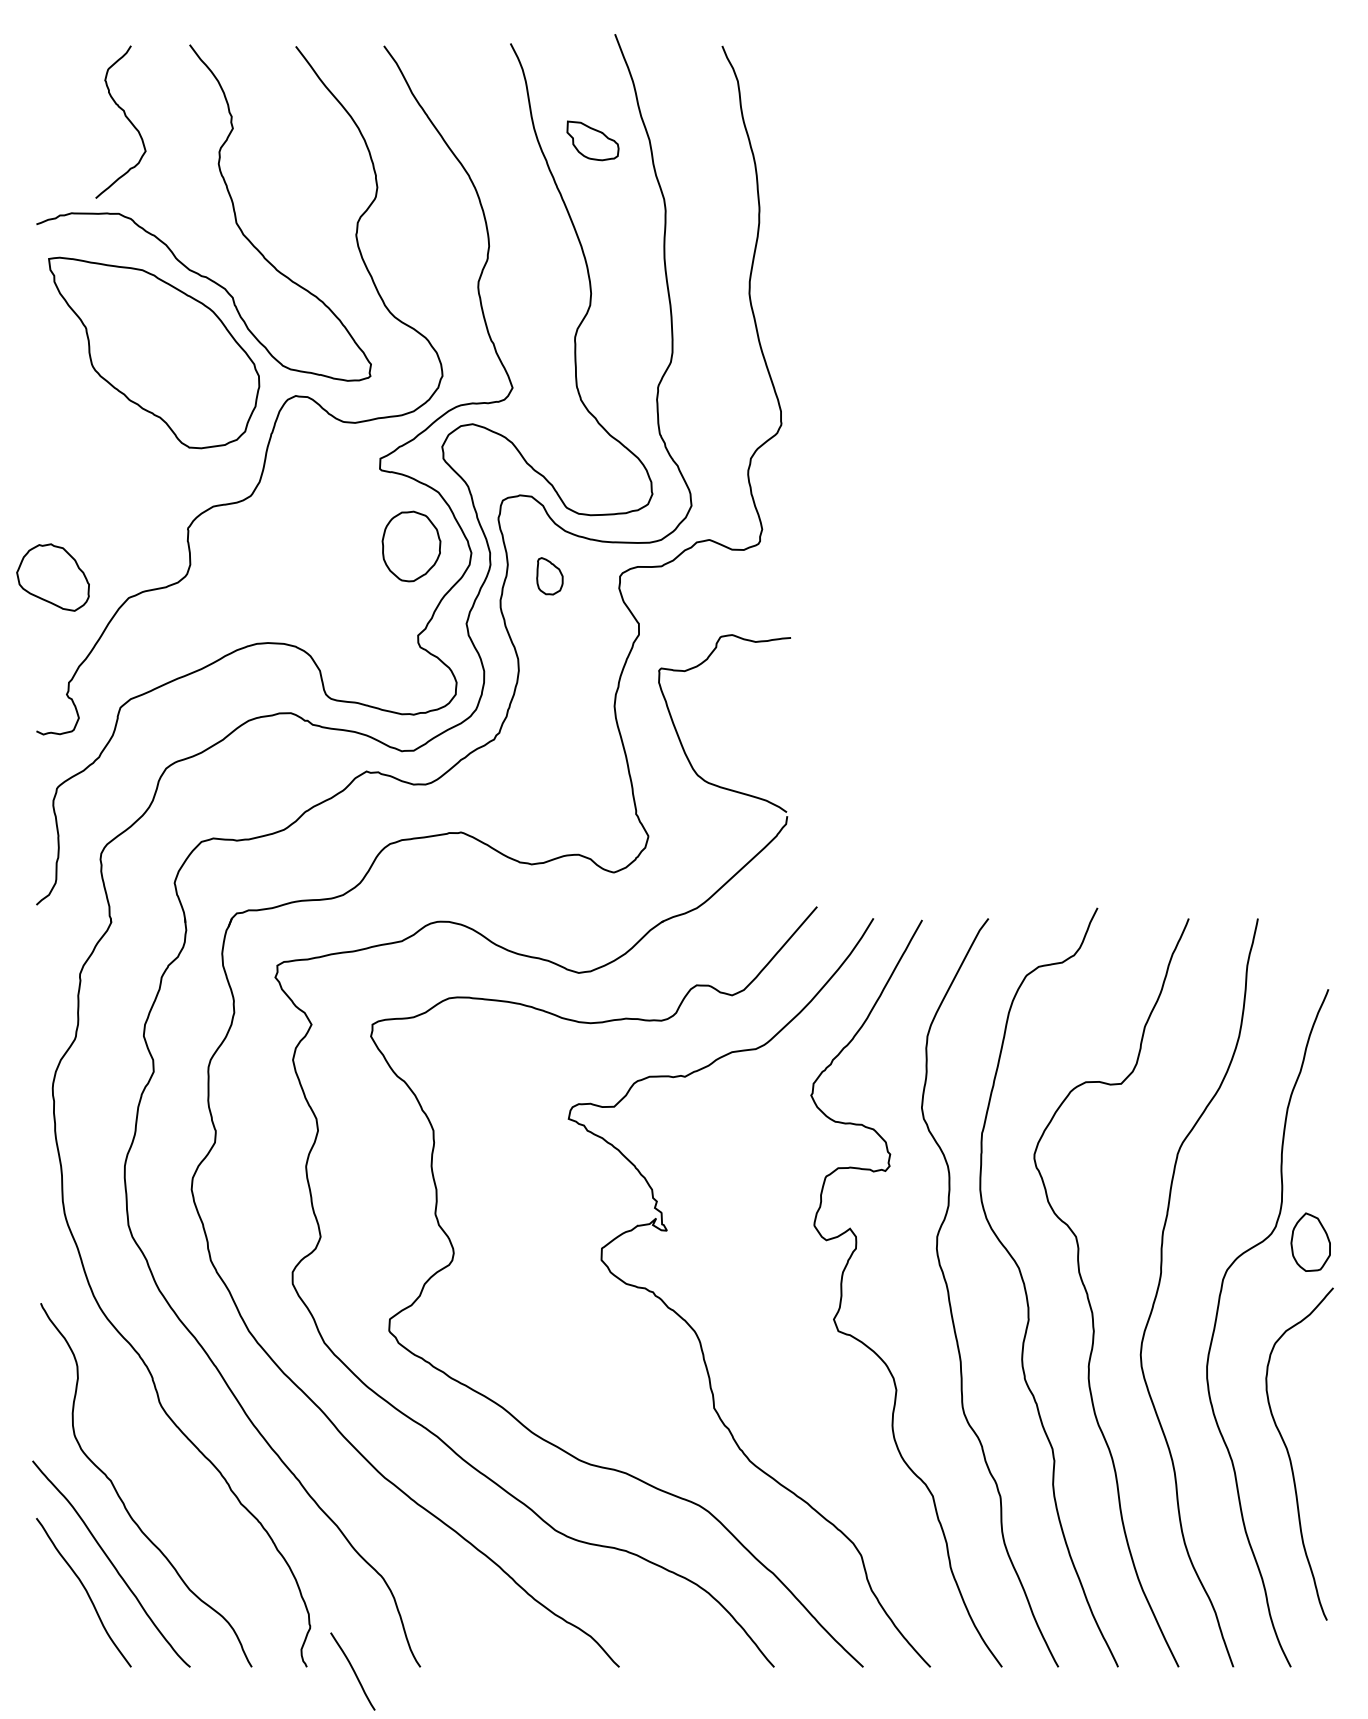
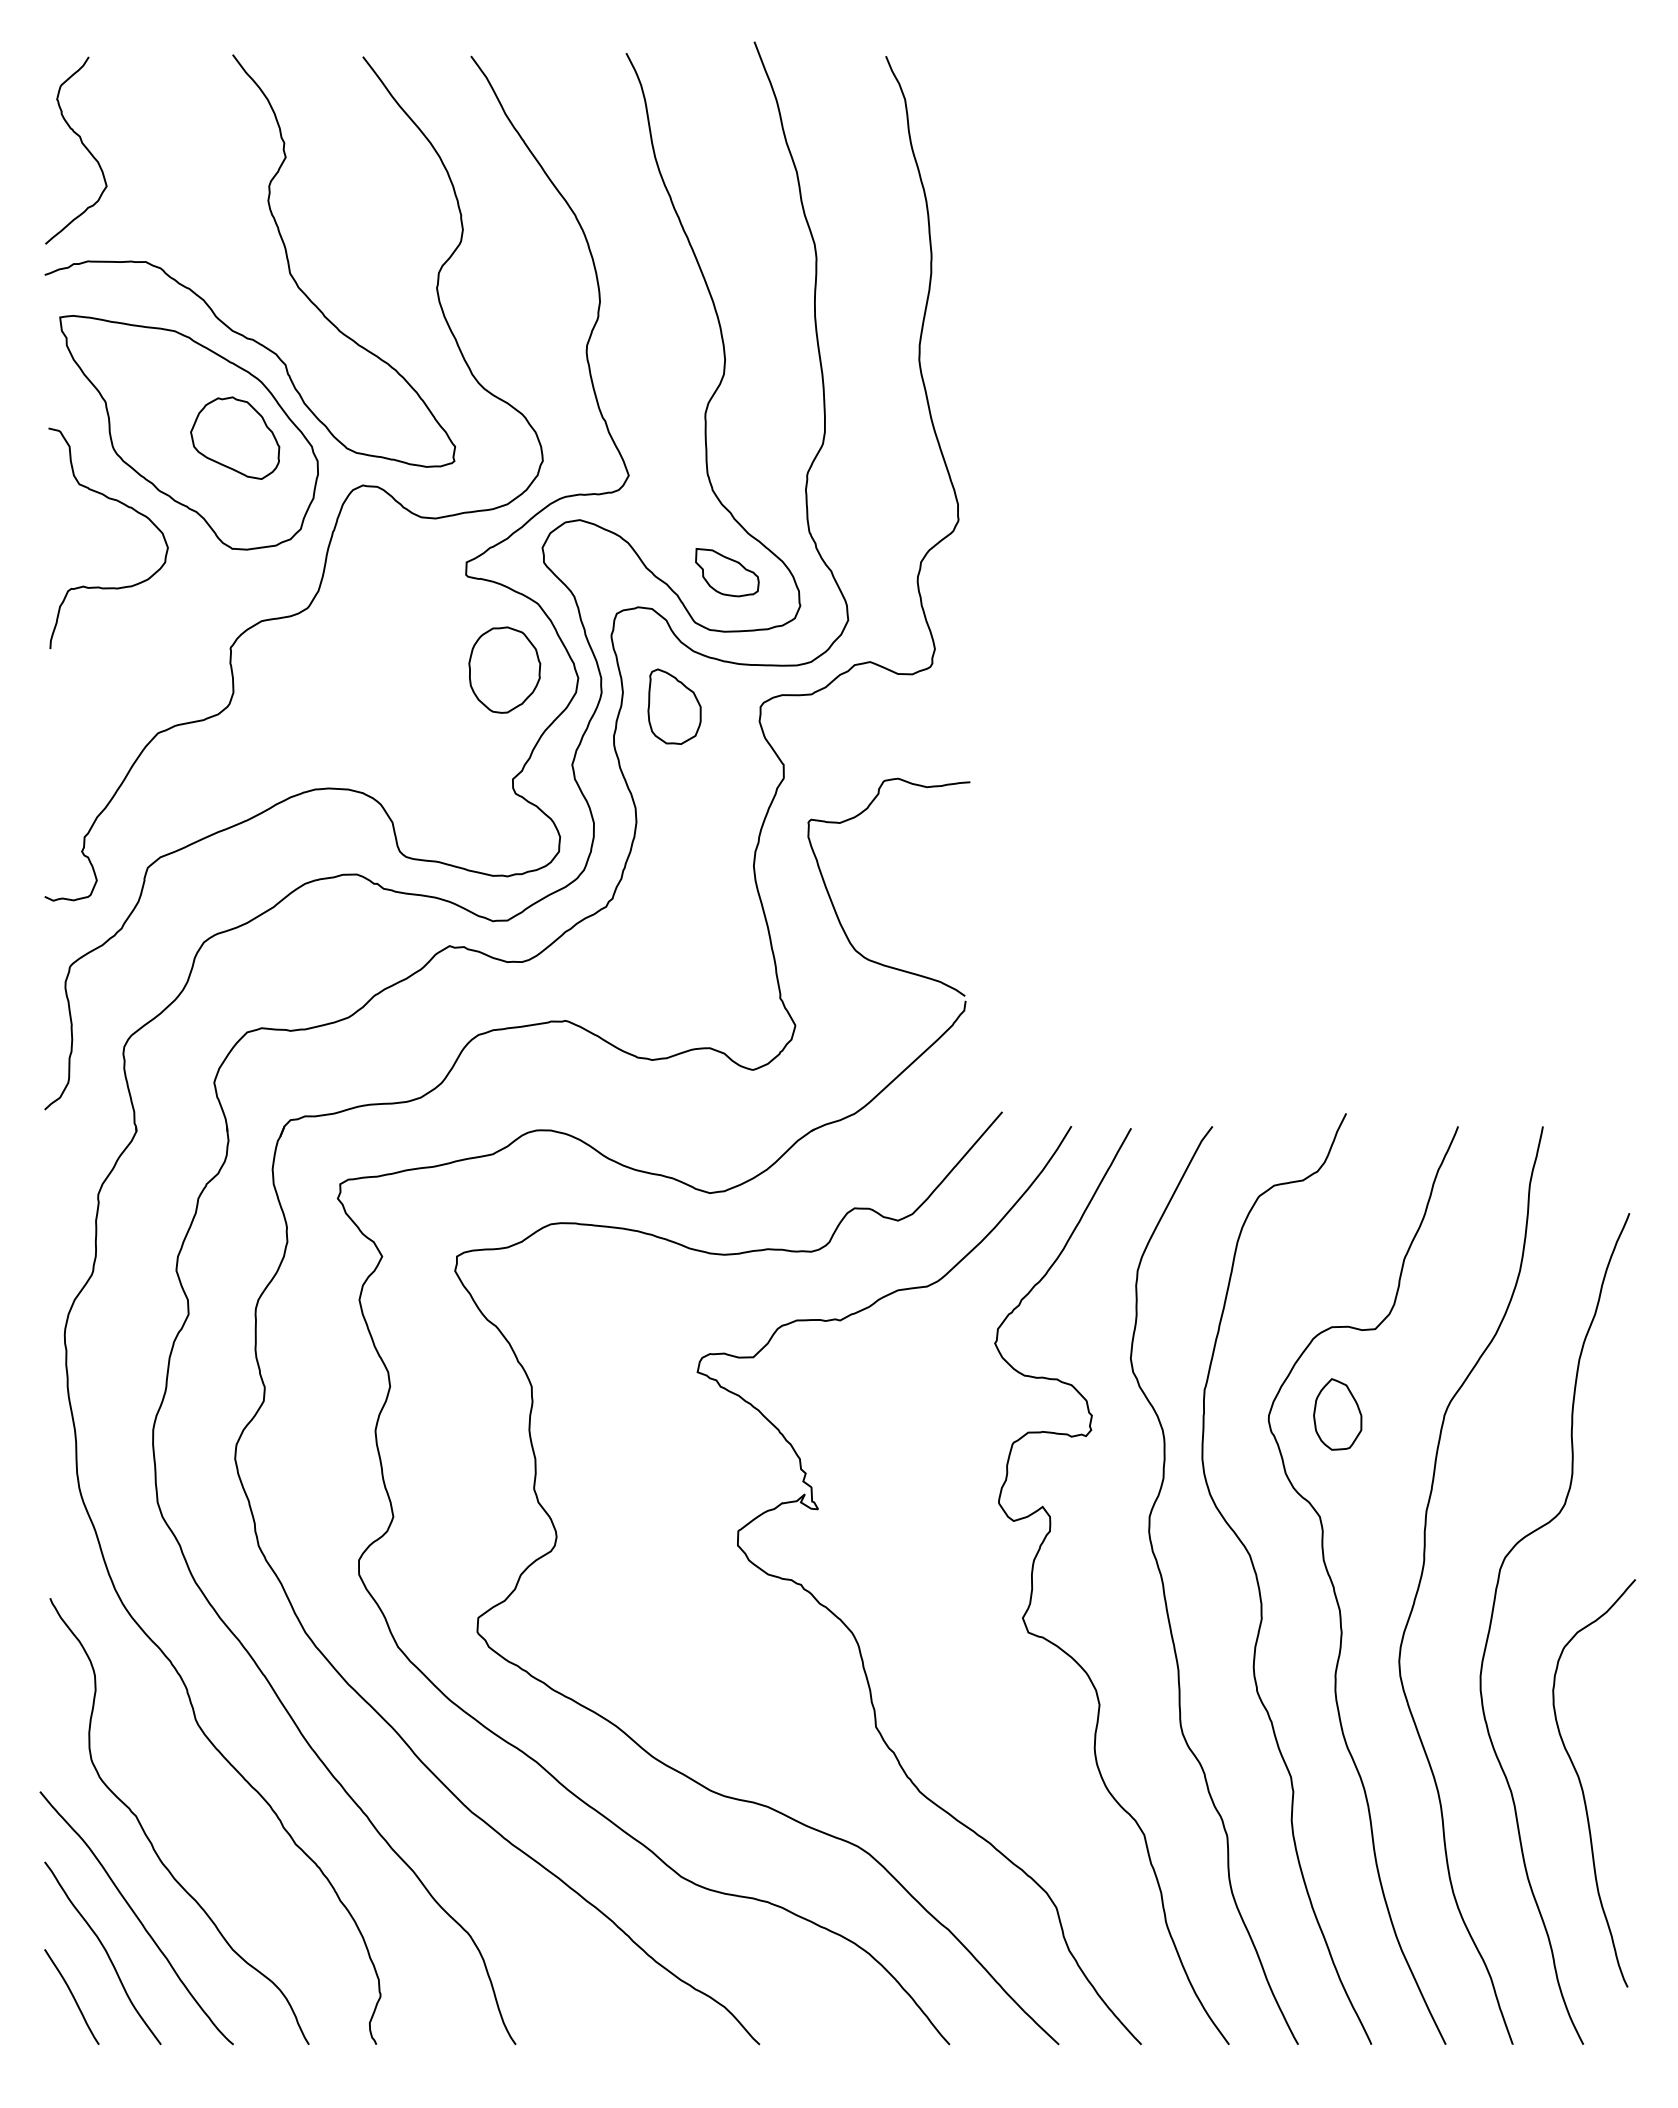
curve: (126, 118) -> (83, 146), moved
part: (593, 140) -> (727, 572), moved
curve: (102, 413) -> (125, 506), added
part: (53, 576) -> (235, 437), moved
part: (549, 576) -> (674, 706), size x1.67
part: (1310, 1242) -> (1337, 1414), moved
curve: (352, 1670) -> (71, 1995), moved

